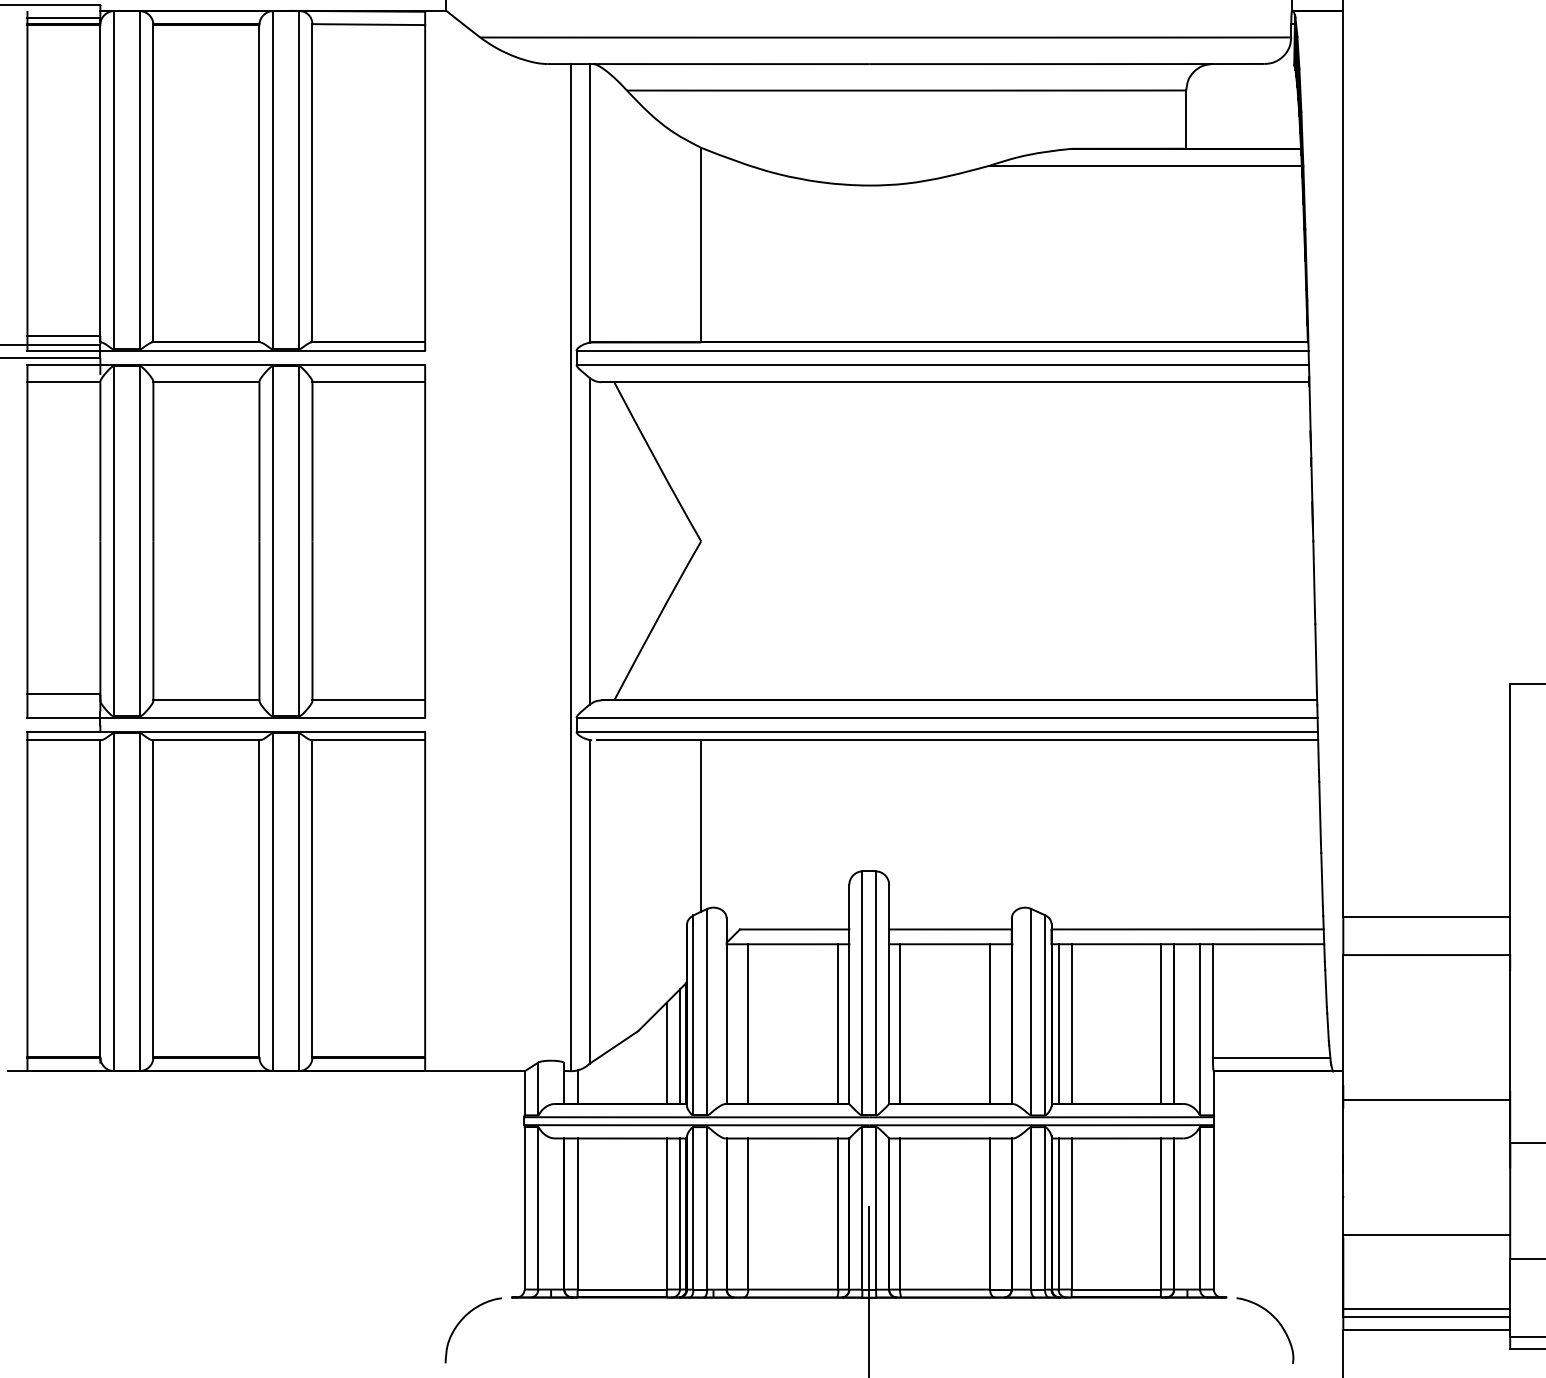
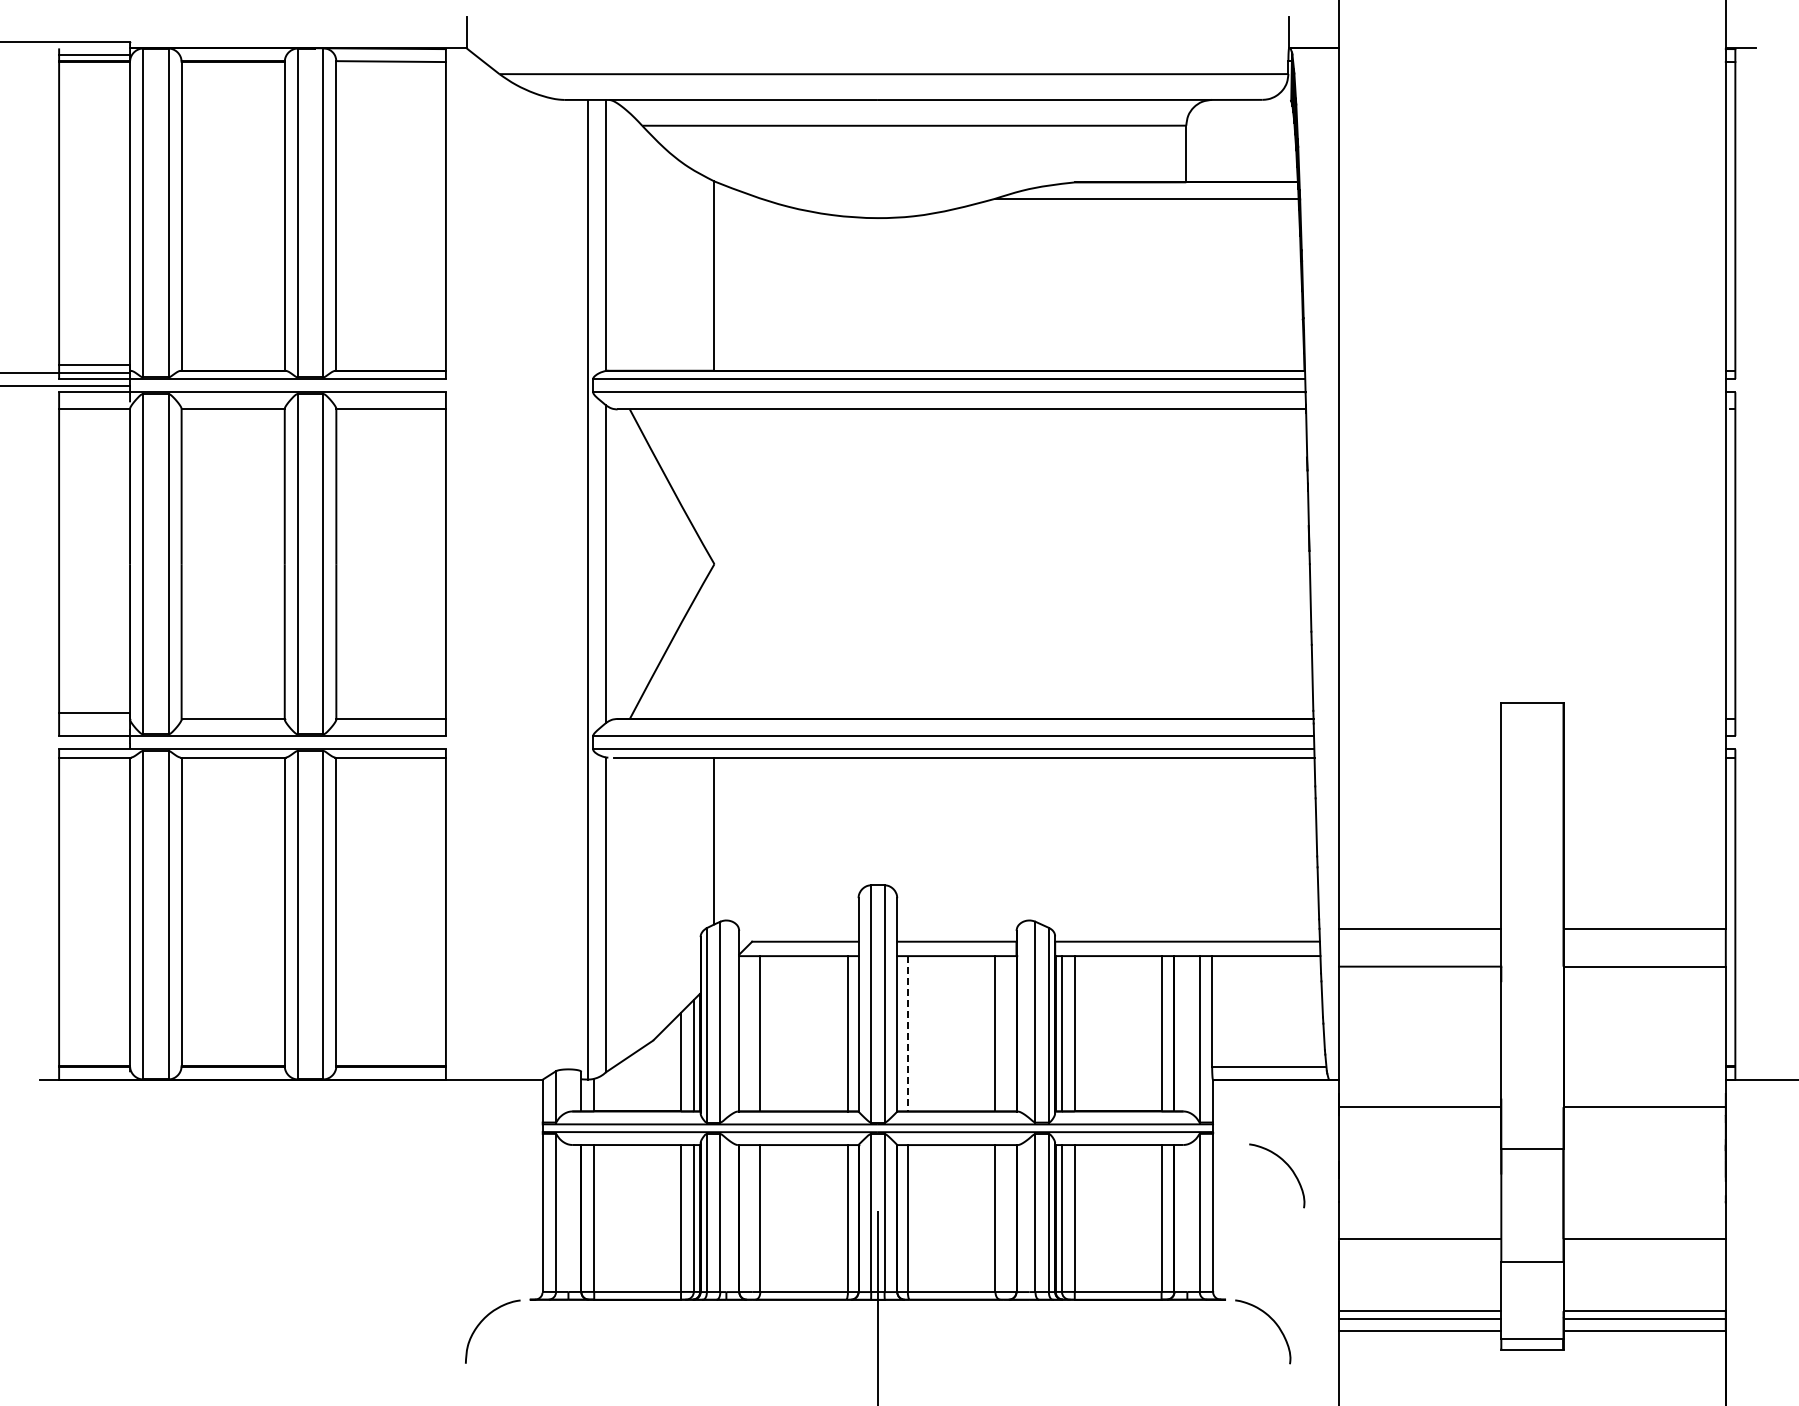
line: (900, 1023) -> (908, 1033), solid -> dashed
curve: (1291, 1161) -> (1288, 1167), added

